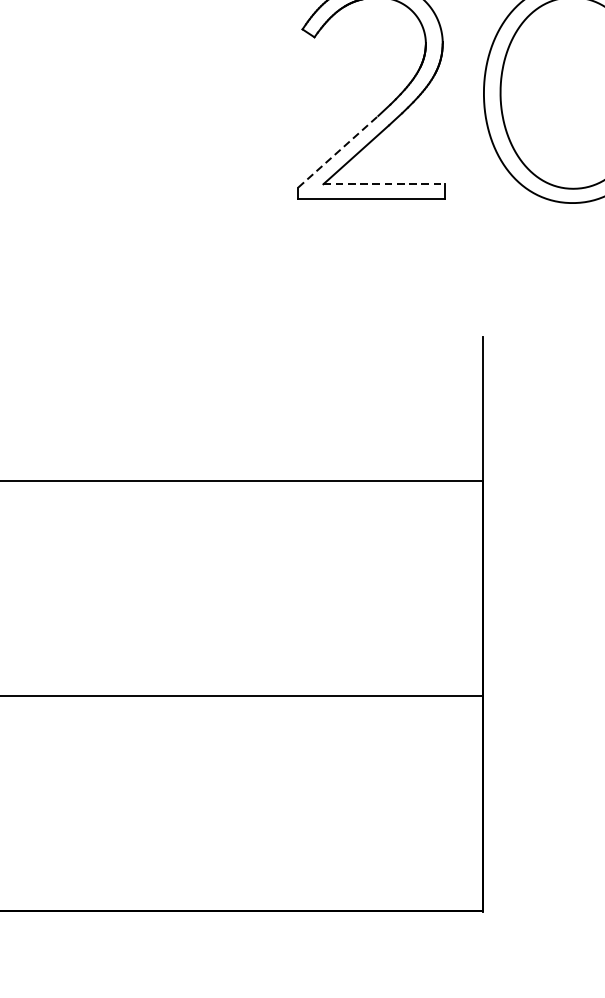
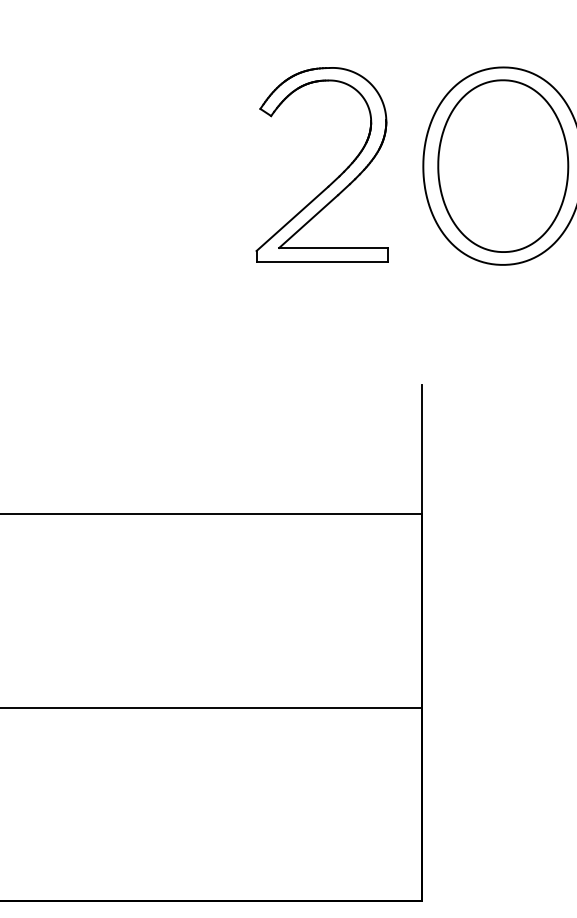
line: (338, 151) -> (292, 218), dashed -> solid
line: (383, 184) -> (333, 248), dashed -> solid

